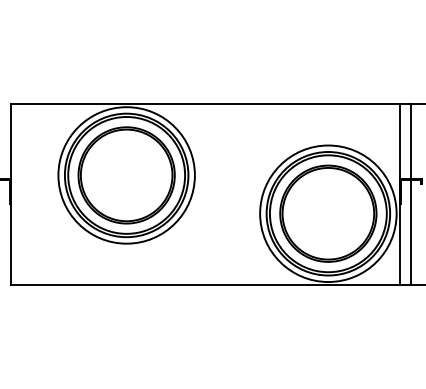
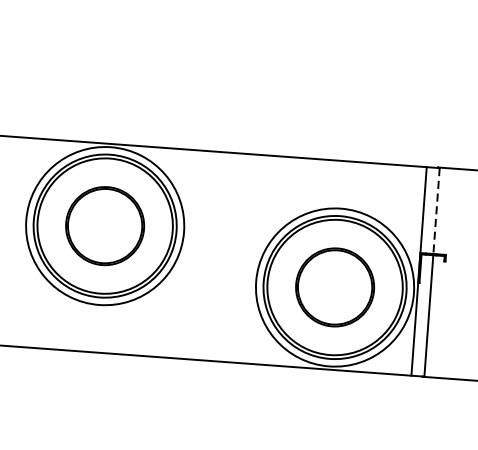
line: (410, 142) -> (436, 212), solid -> dashed
part: (126, 175) -> (104, 226), size x0.7
part: (328, 213) -> (335, 287), size x0.7

